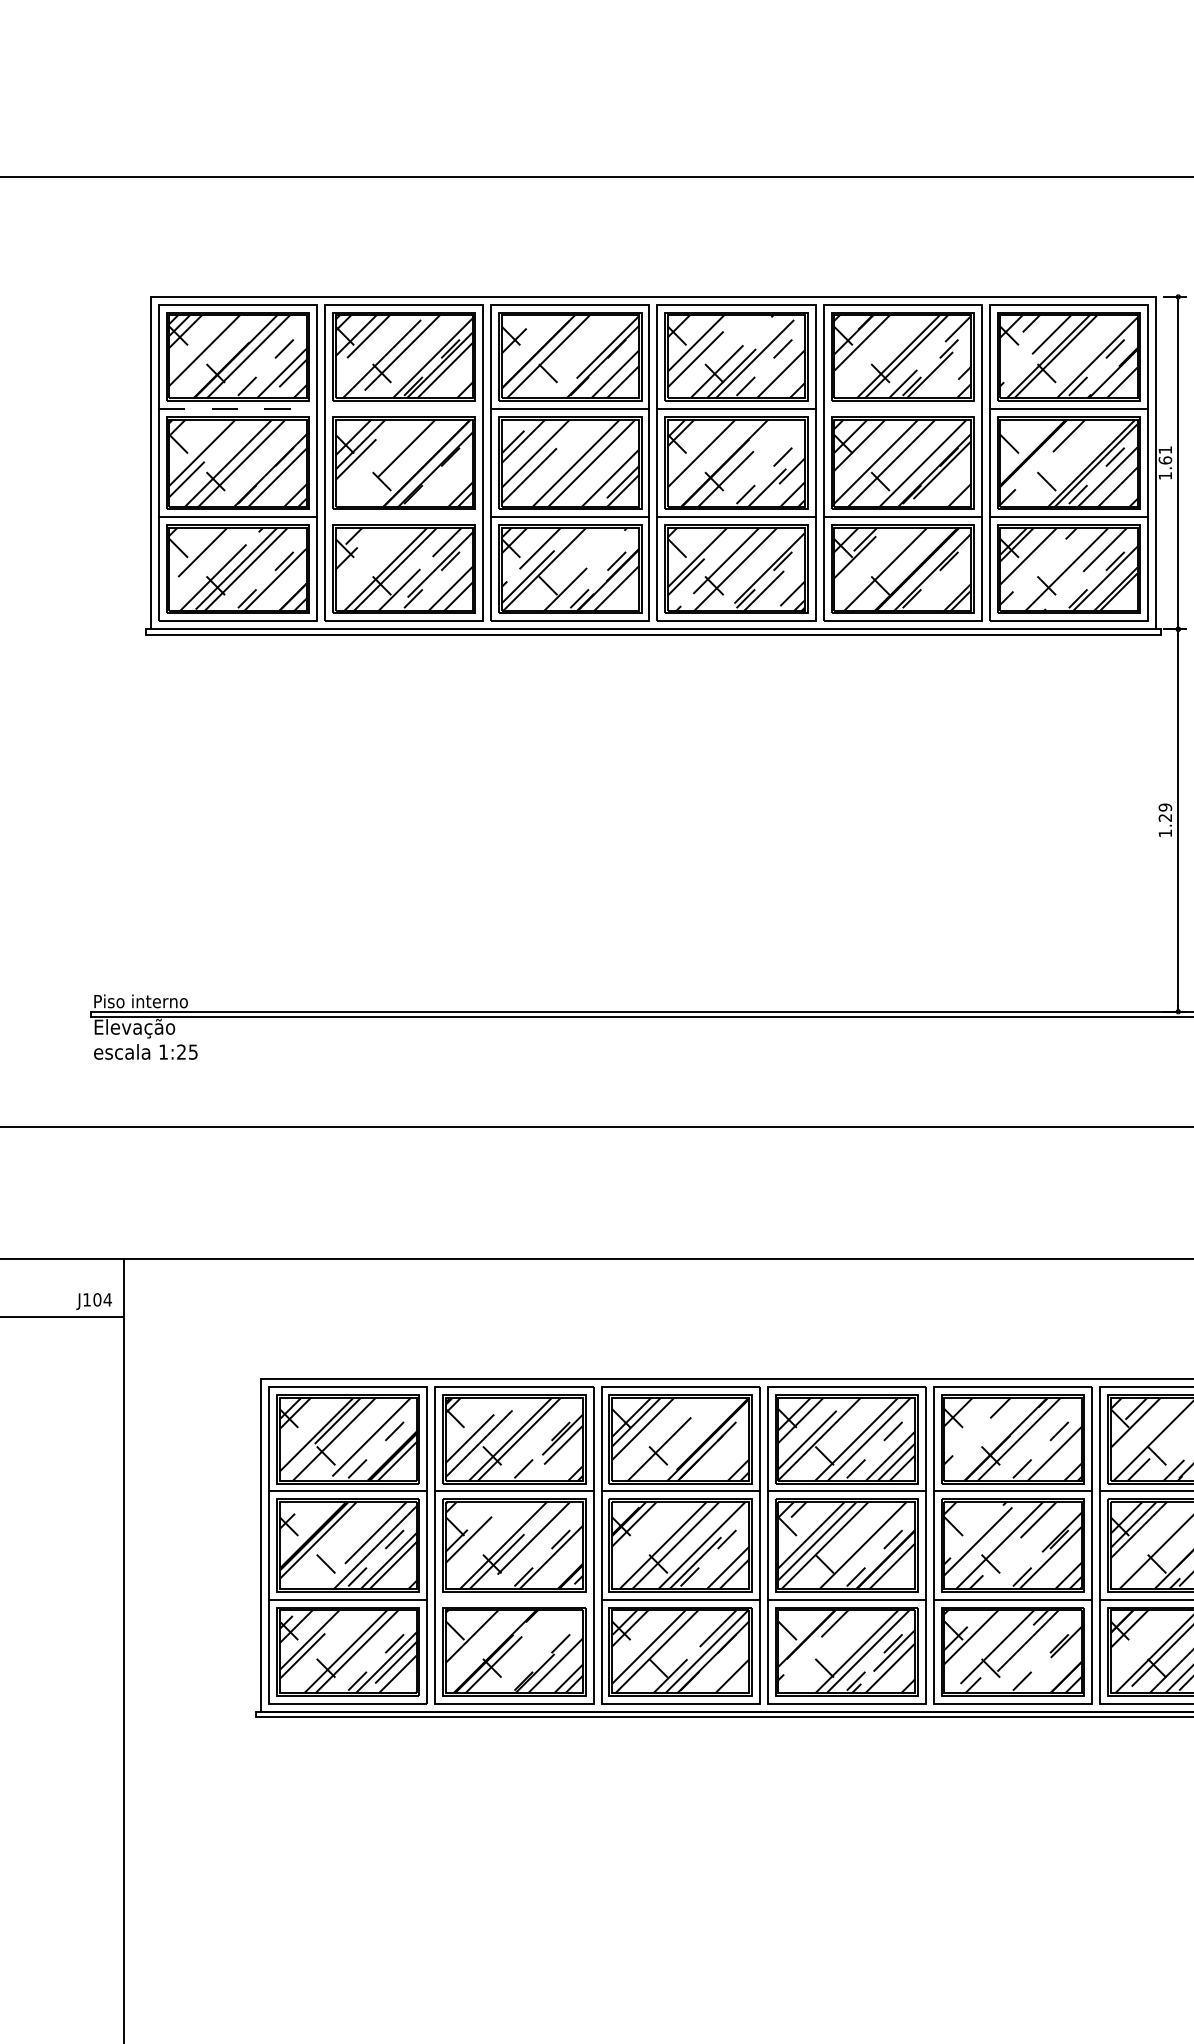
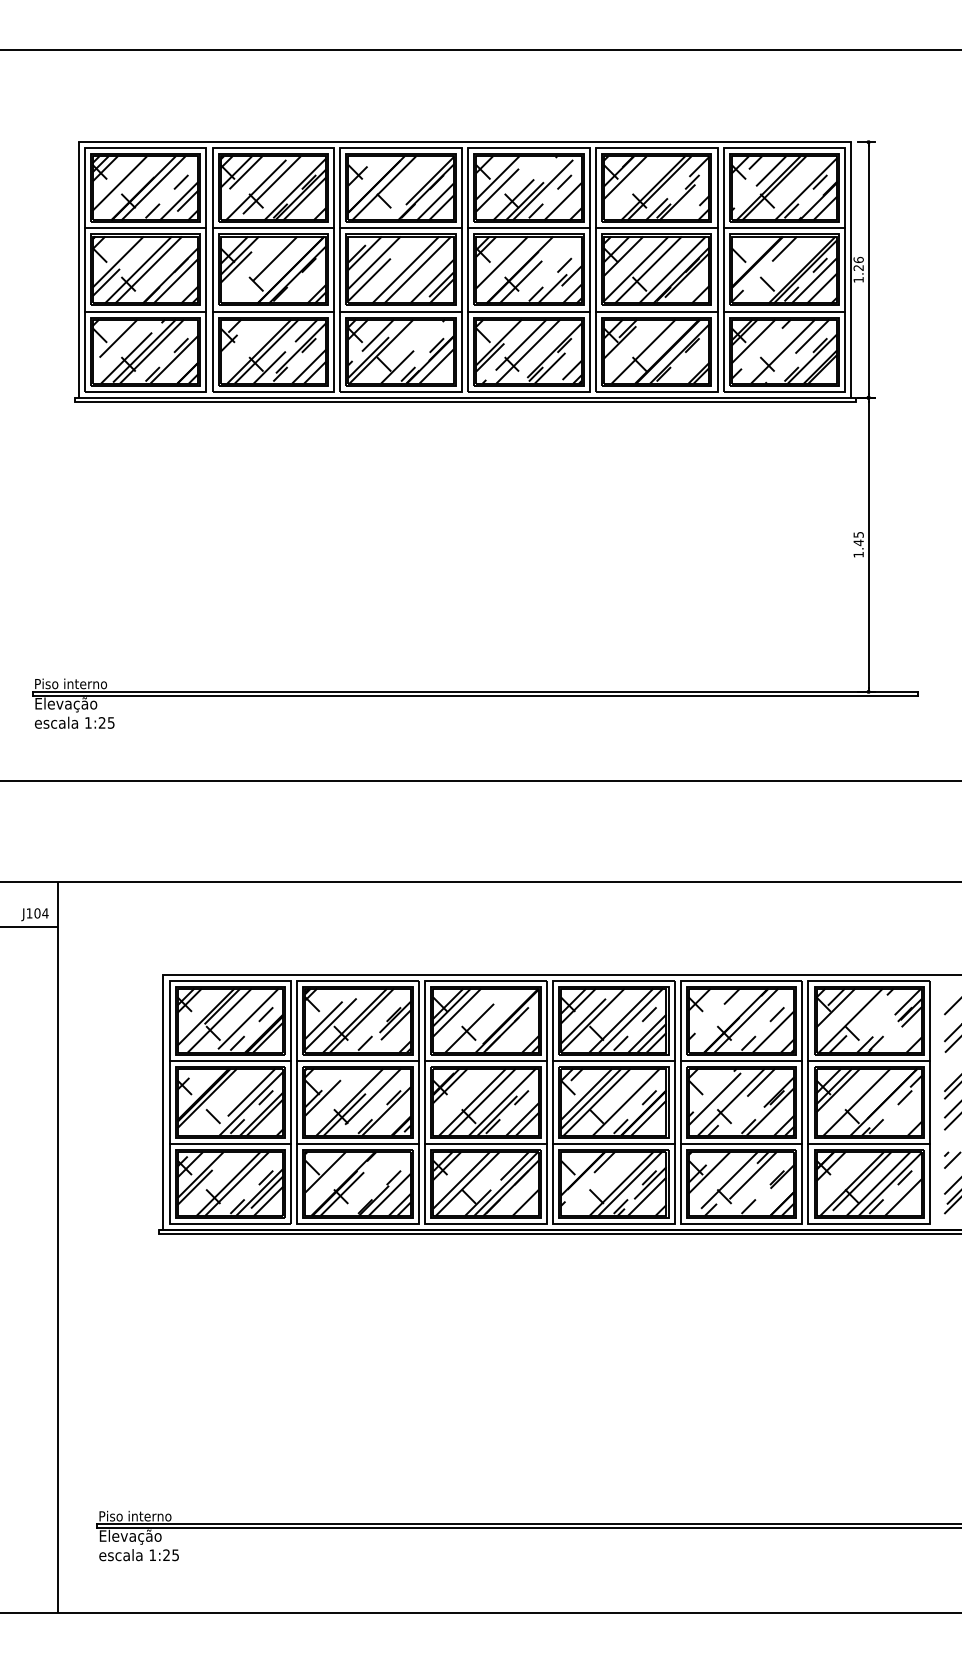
line: (237, 409) -> (145, 228), dashed -> solid
line: (404, 409) -> (273, 228), added
line: (902, 409) -> (656, 228), added
text: (1165, 454) -> (858, 263), 1.61 -> 1.26
line: (404, 517) -> (273, 311), added
text: (1165, 812) -> (858, 538), 1.29 -> 1.45
line: (514, 1599) -> (358, 1143), added

